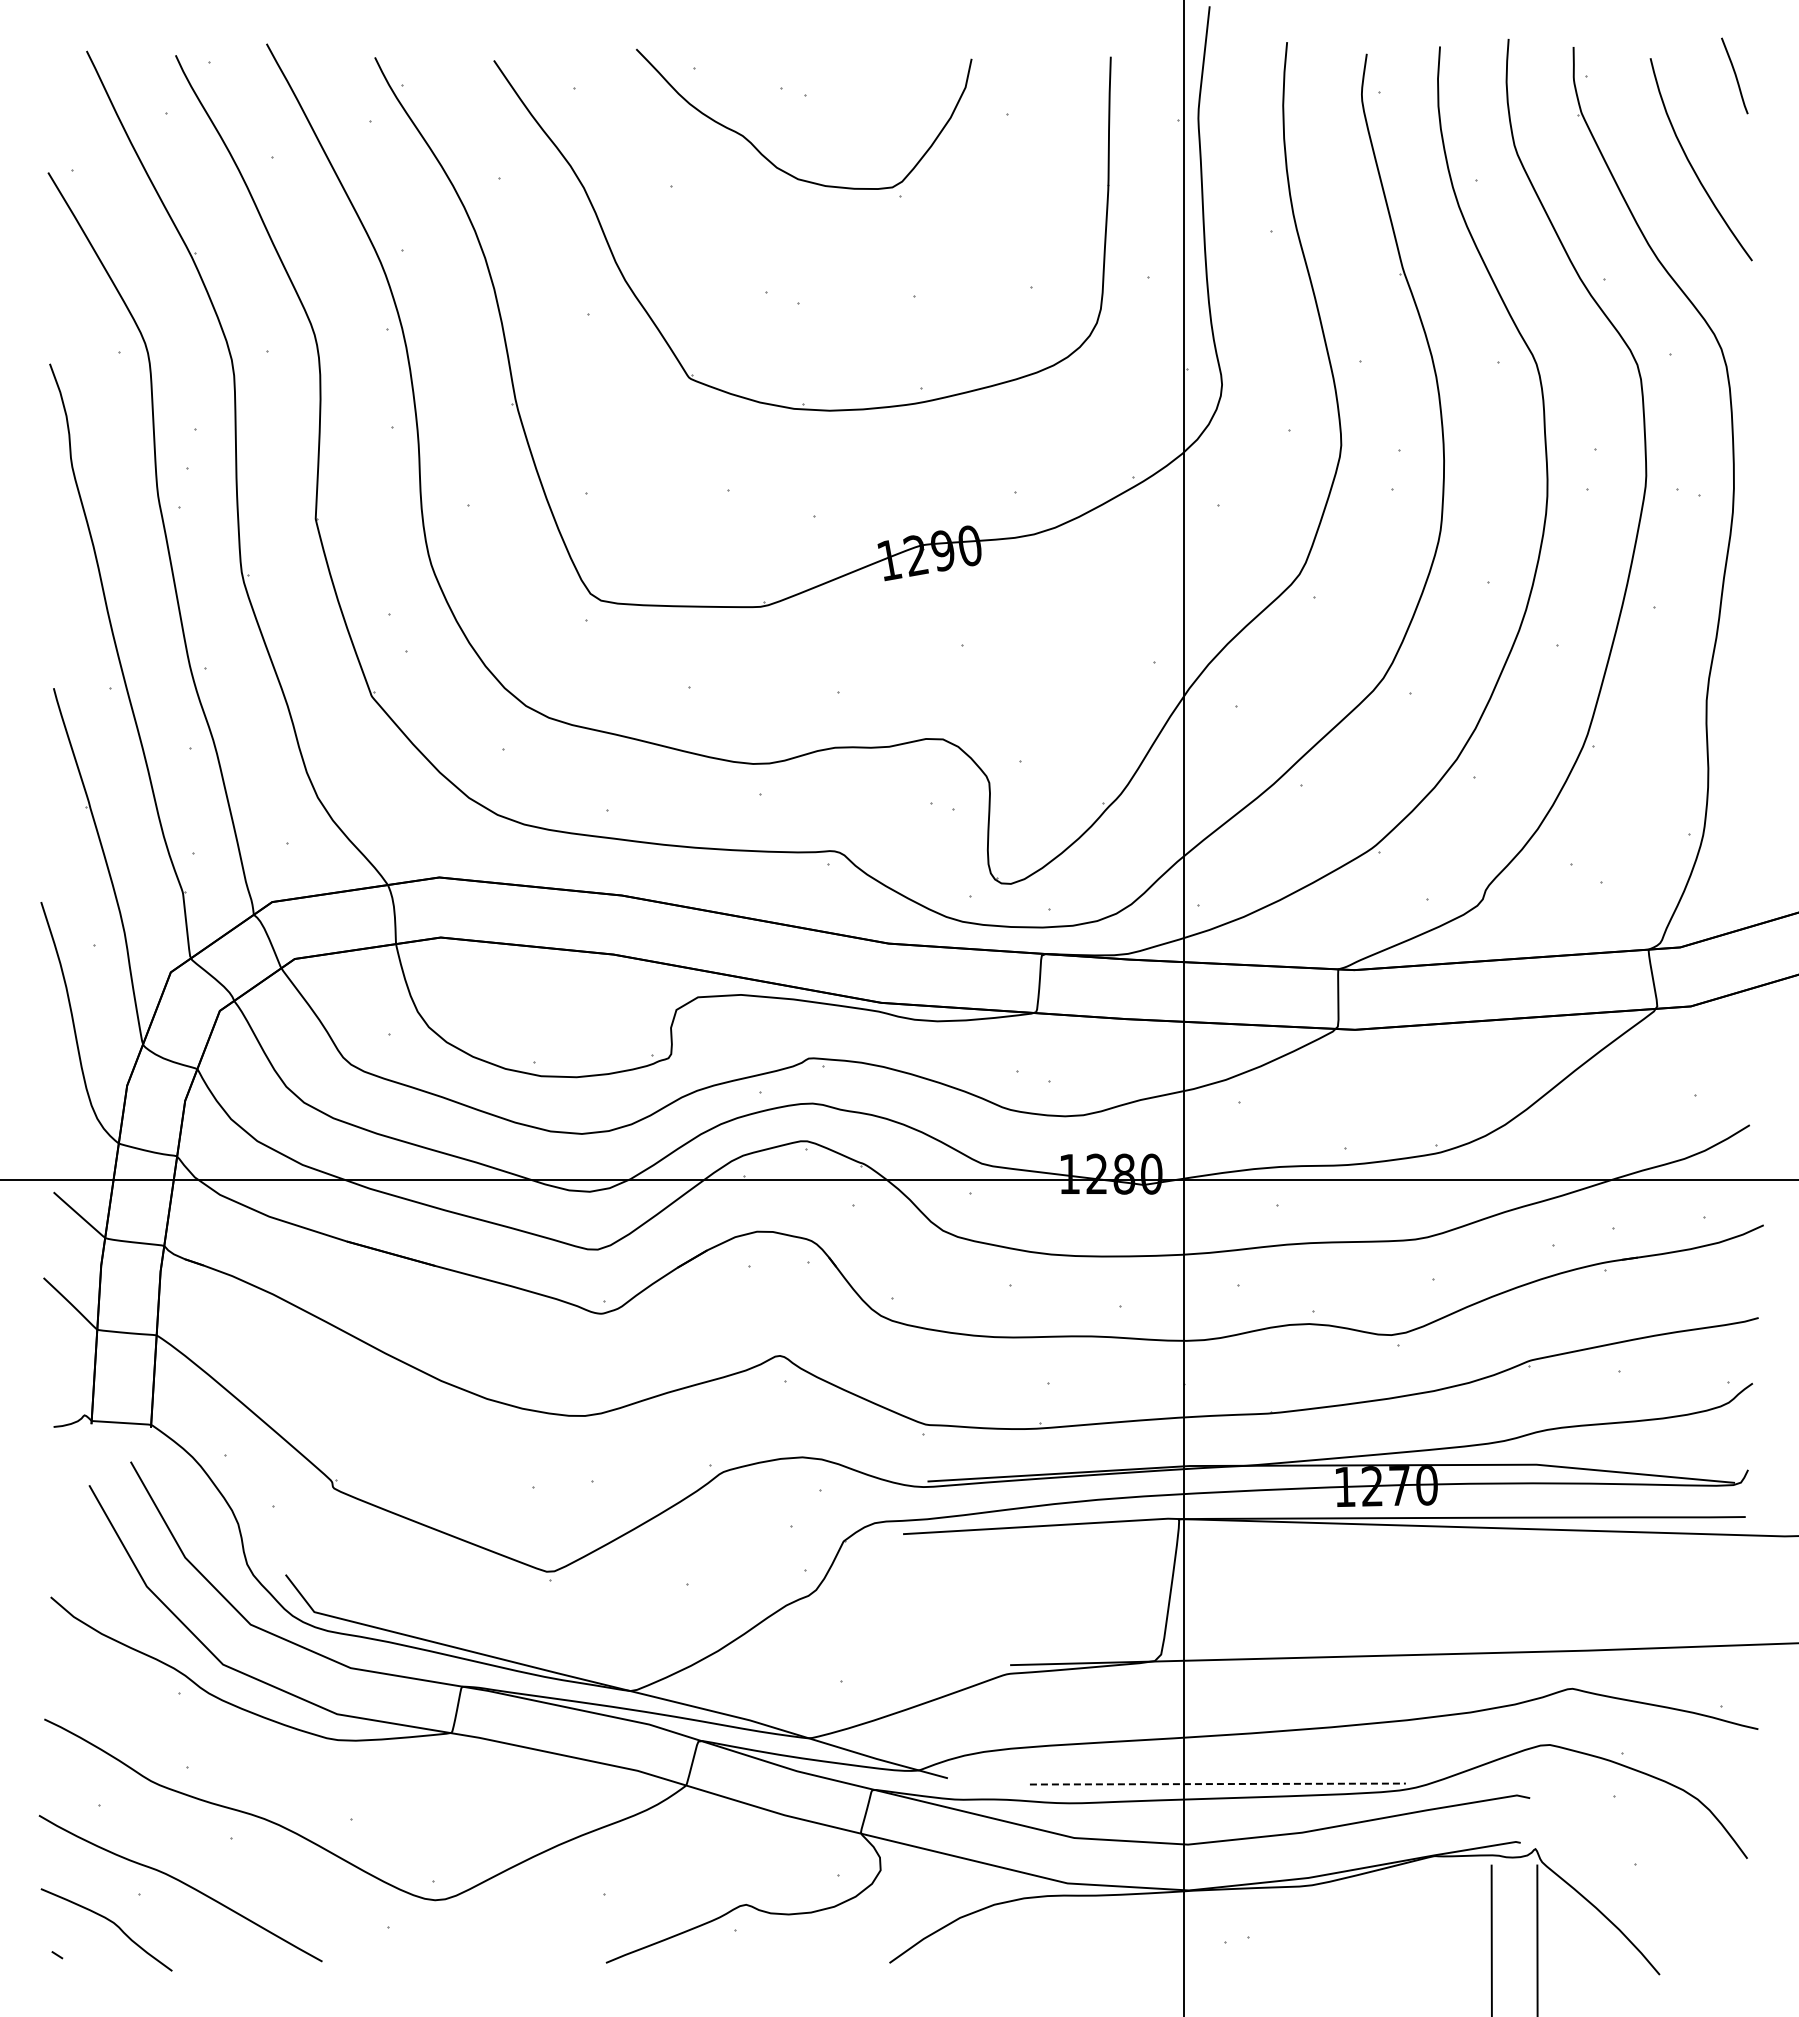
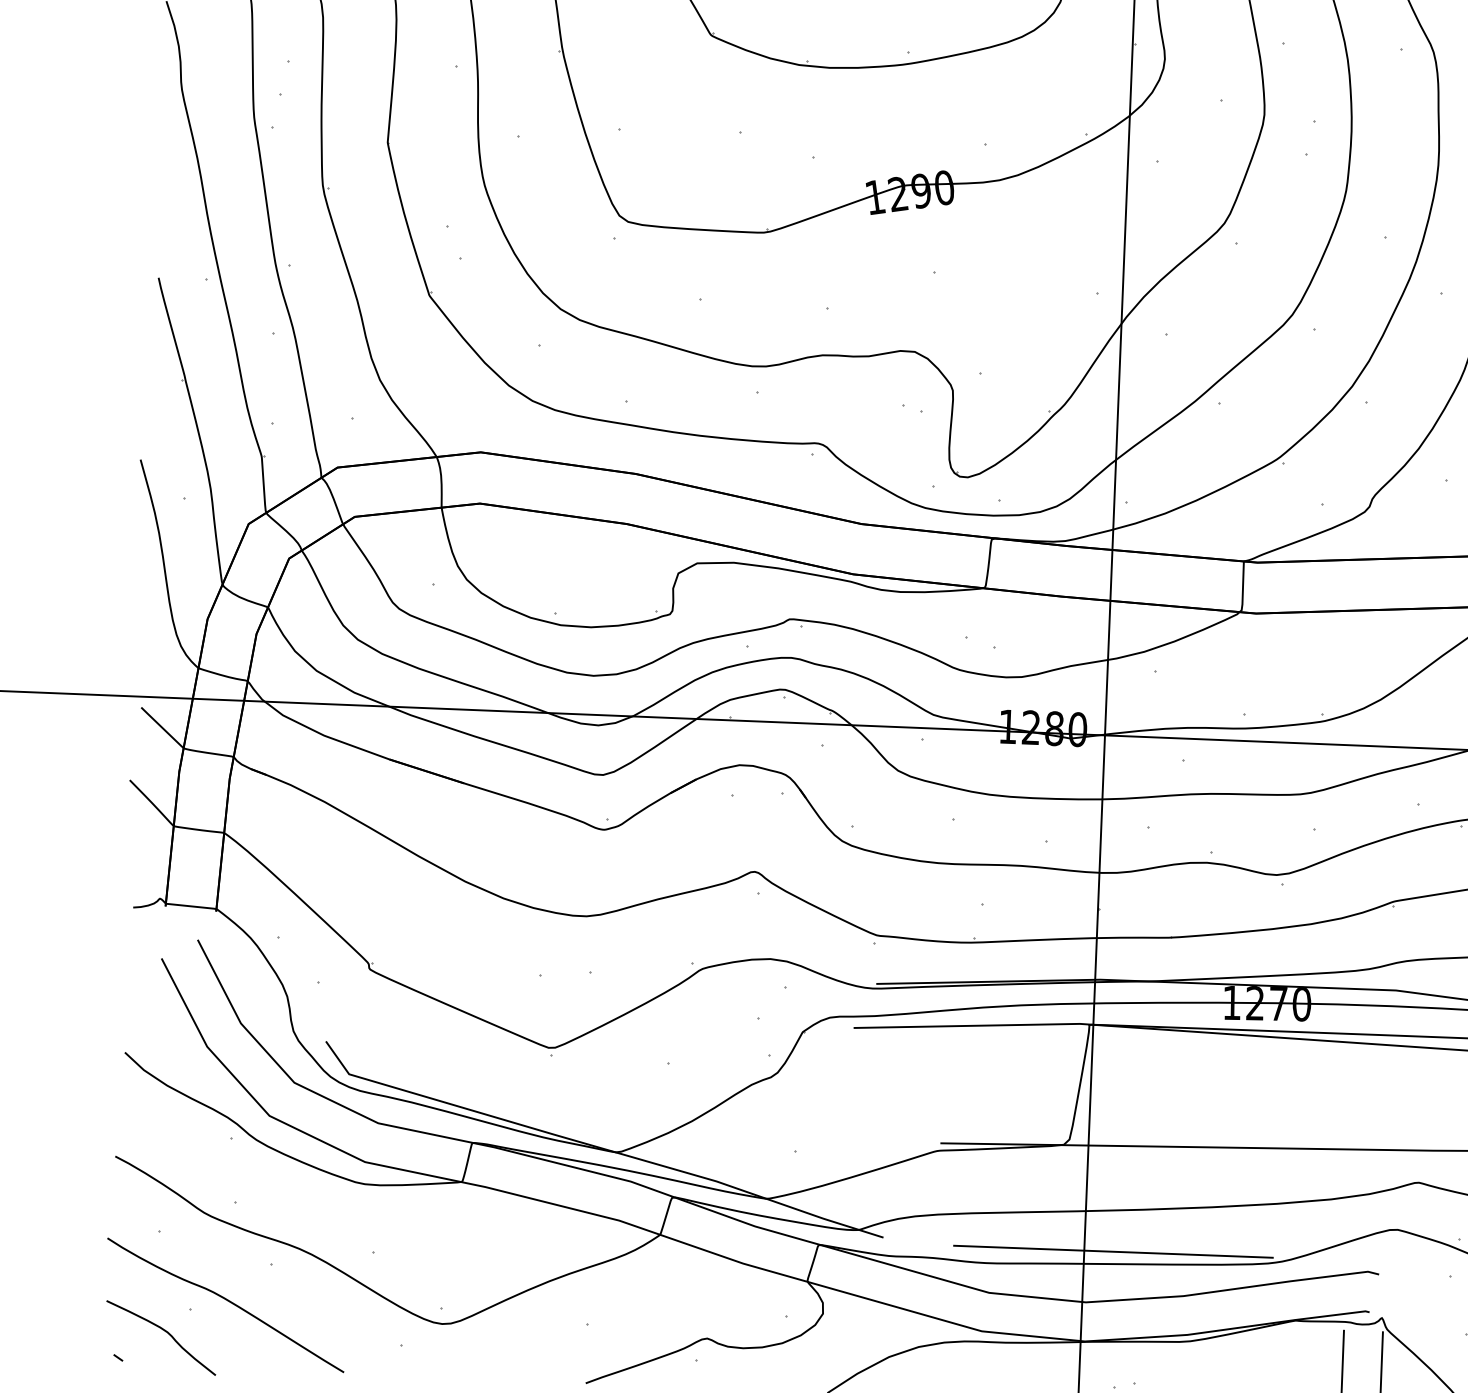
line: (1217, 1784) -> (1113, 1252), dashed -> solid

